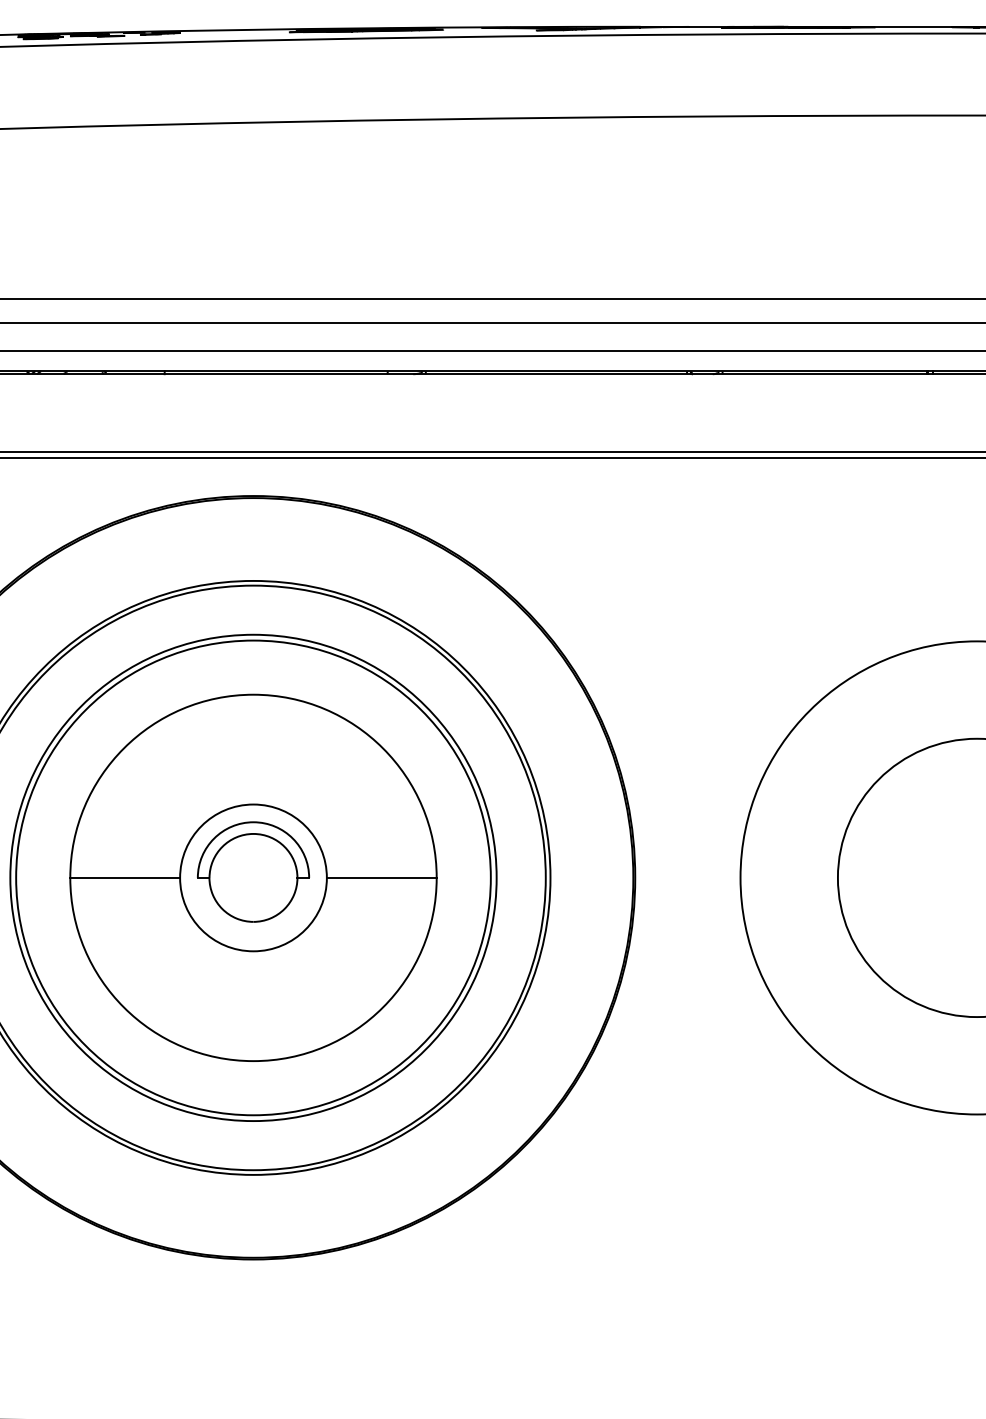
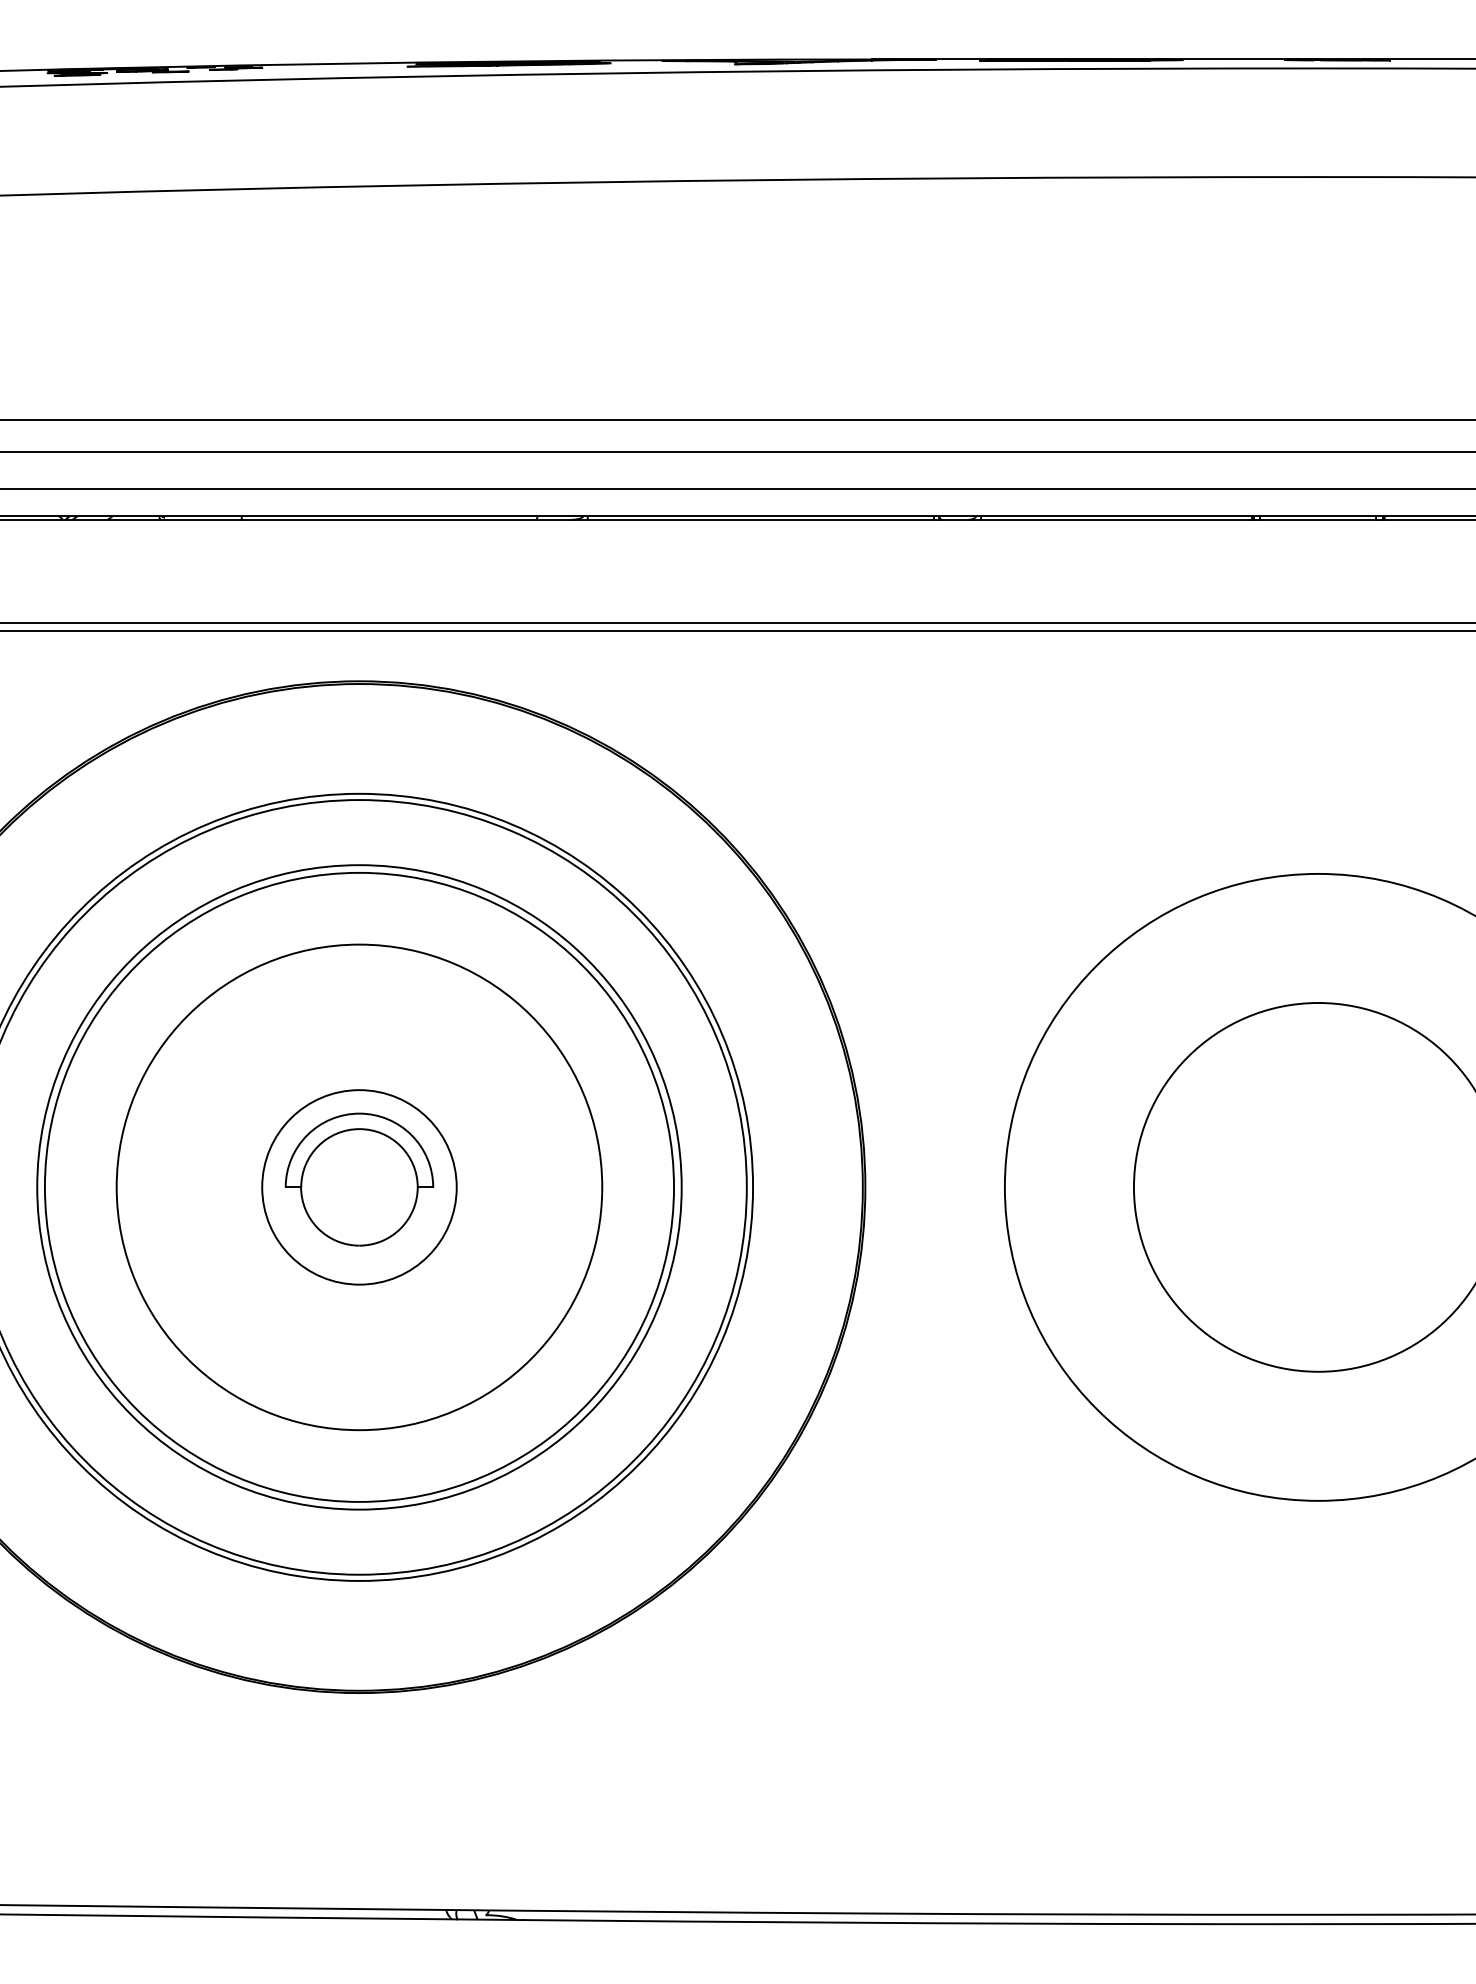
line: (125, 878) -> (189, 1187), removed
line: (381, 878) -> (529, 1187), removed

